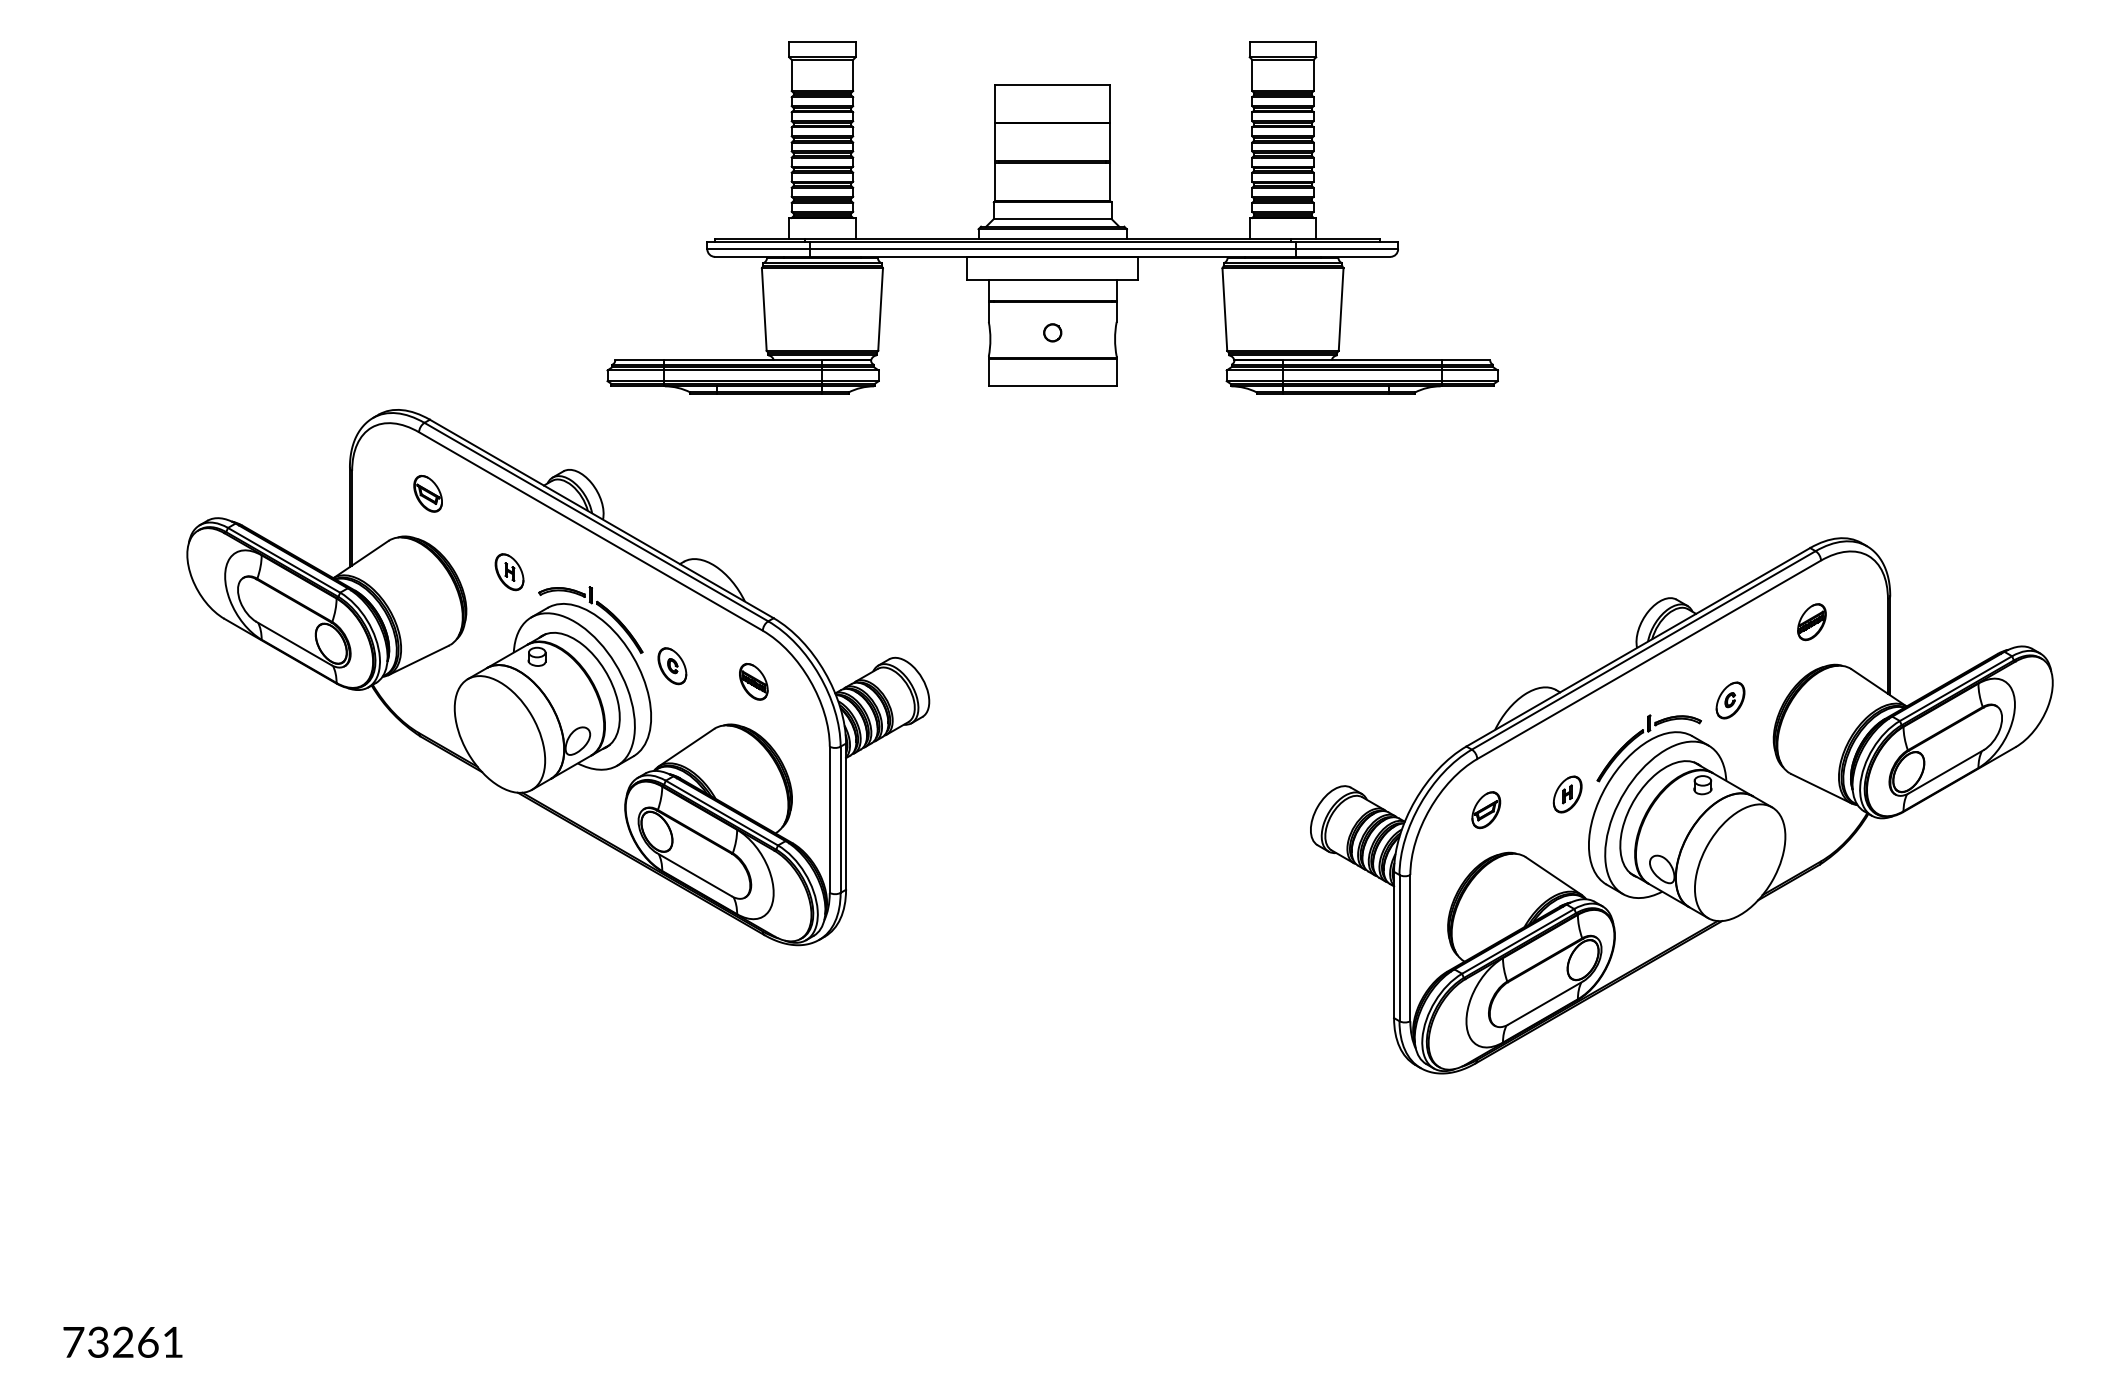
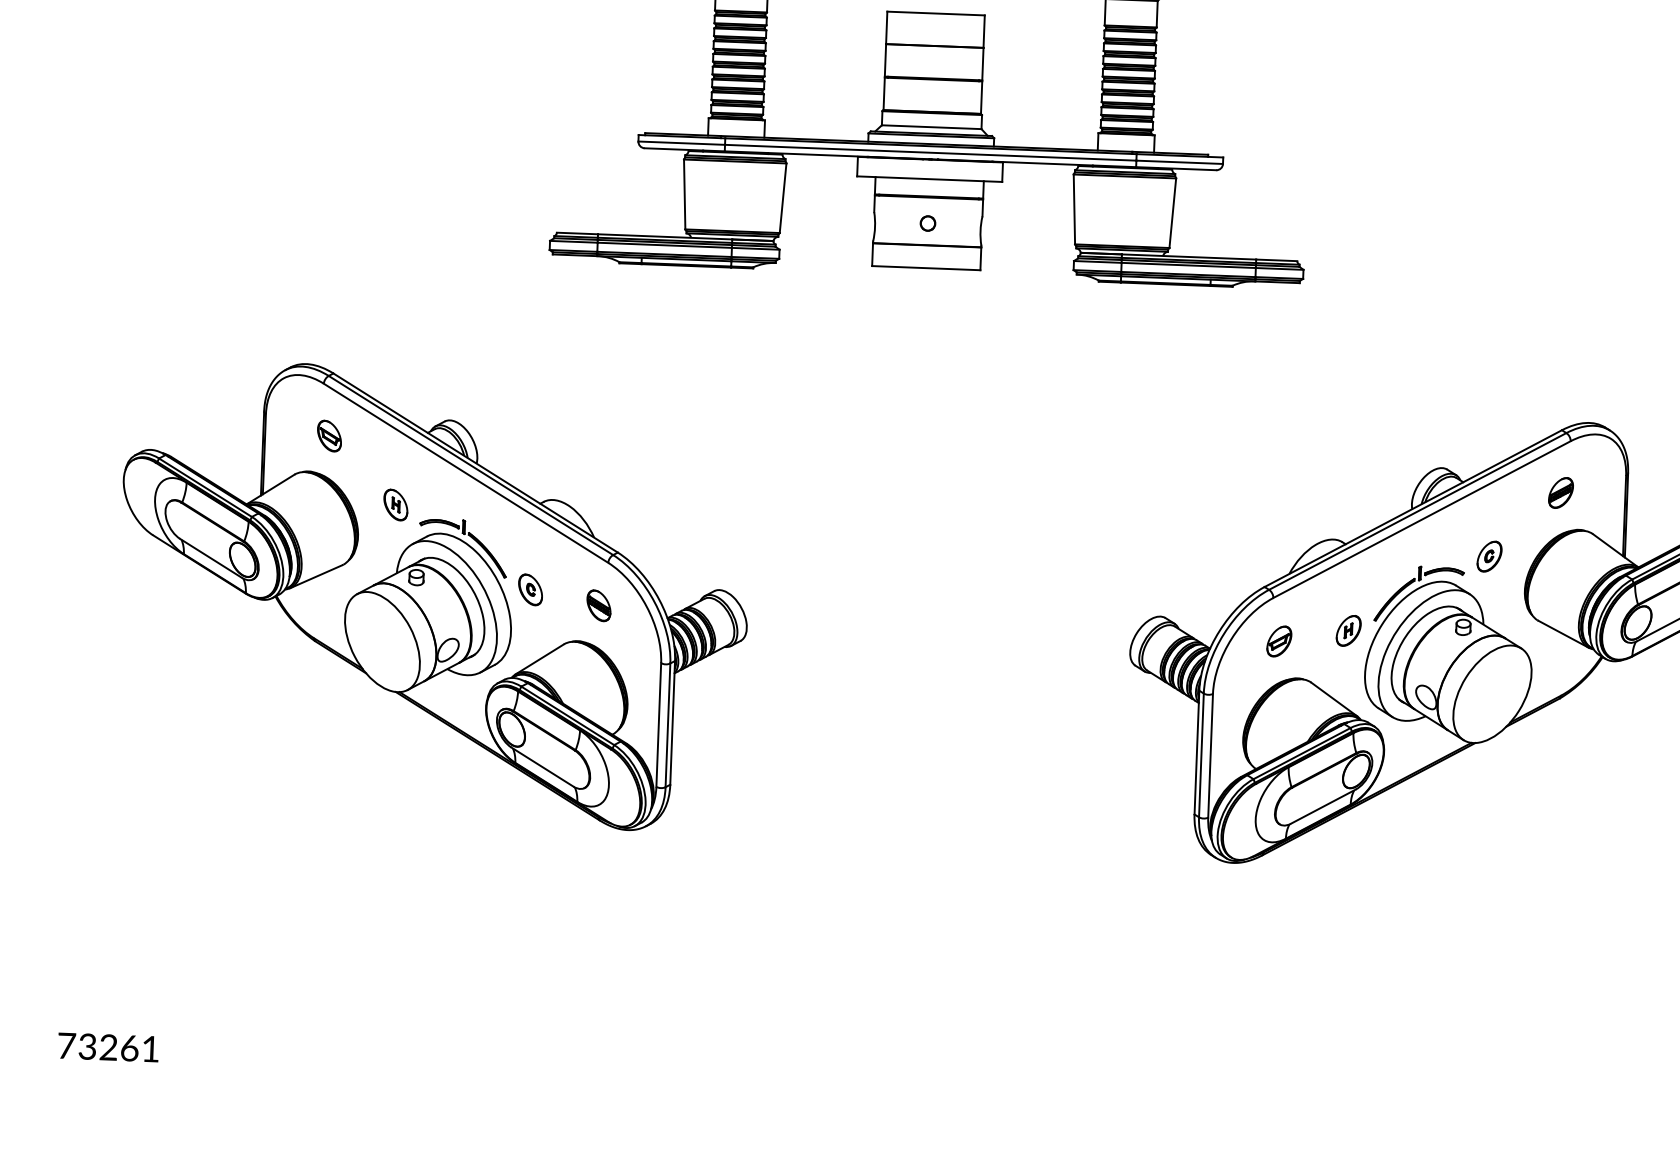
part: (558, 677) -> (433, 595), moved

